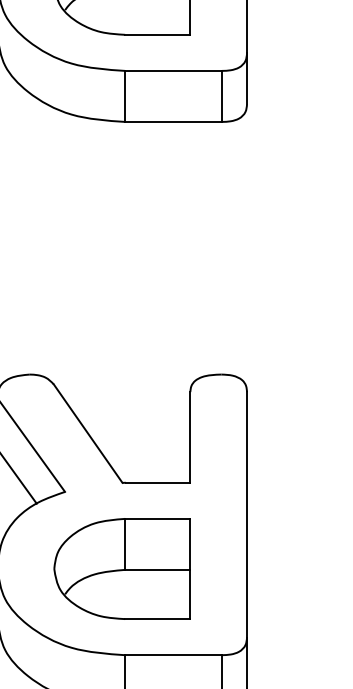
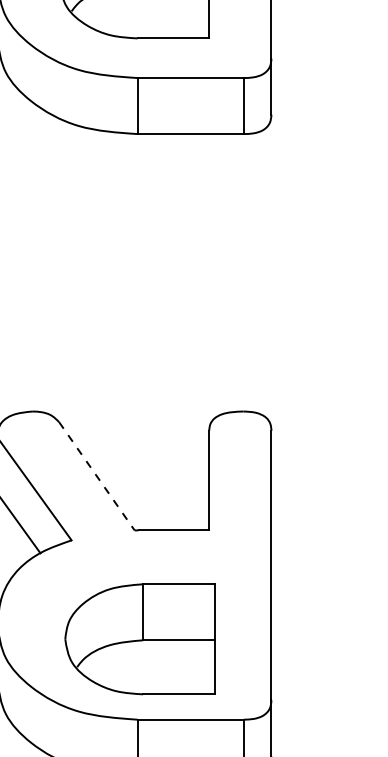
line: (88, 434) -> (97, 477), solid -> dashed
part: (121, 568) -> (139, 638), moved

